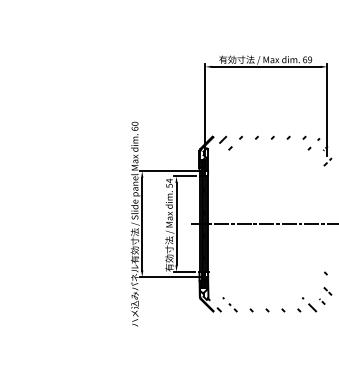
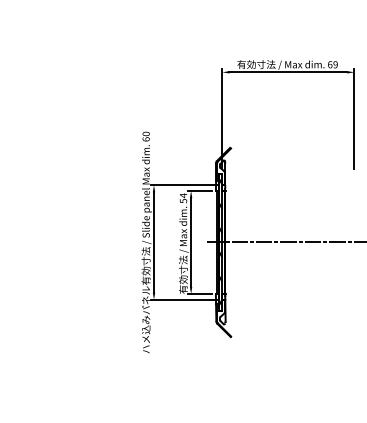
hatch: (265, 151) -> (287, 163), removed
hatch: (265, 291) -> (287, 315), removed

